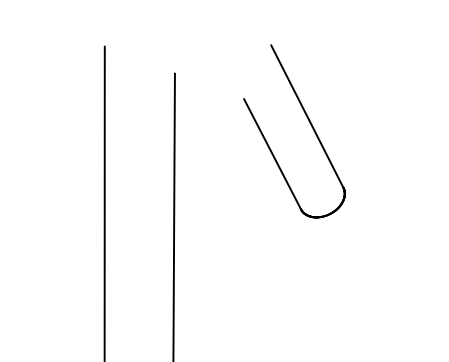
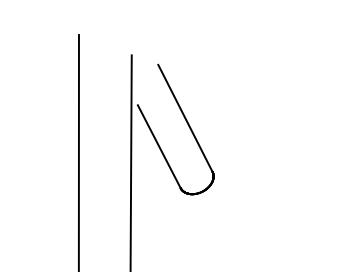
part: (309, 123) -> (187, 123), moved

